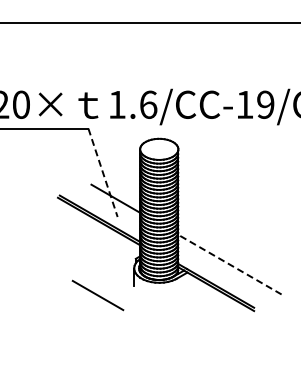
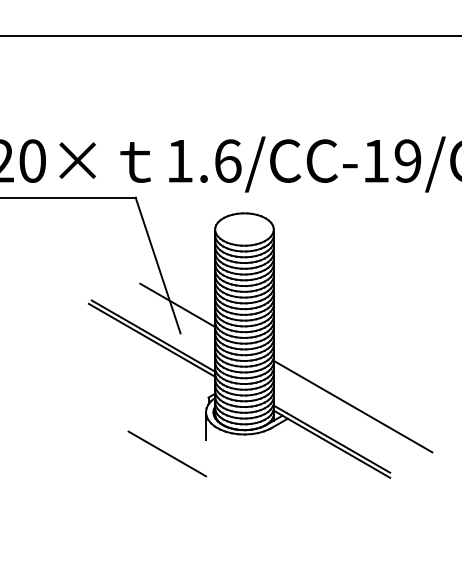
line: (103, 172) -> (158, 265), dashed -> solid
line: (229, 264) -> (352, 406), dashed -> solid
line: (97, 295) -> (166, 453), moved

